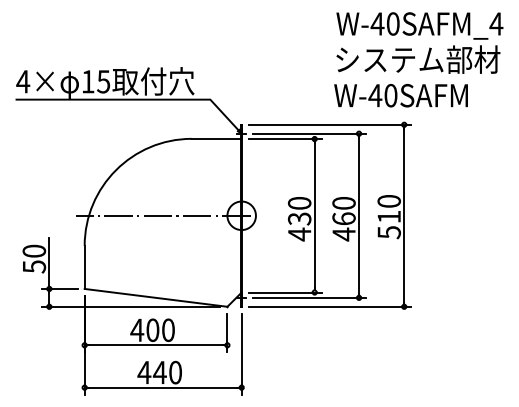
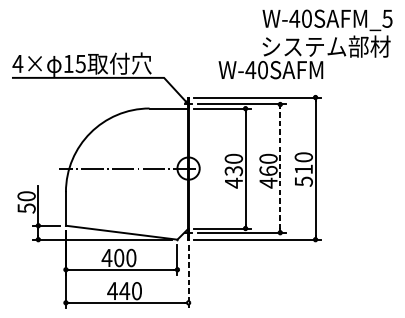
text: (496, 23) -> (387, 18), W-40SAFM_4 -> W-40SAFM_5
text: (400, 95) -> (270, 69), moved
line: (359, 215) -> (280, 168), solid -> dashed
line: (241, 354) -> (188, 276), solid -> dashed

